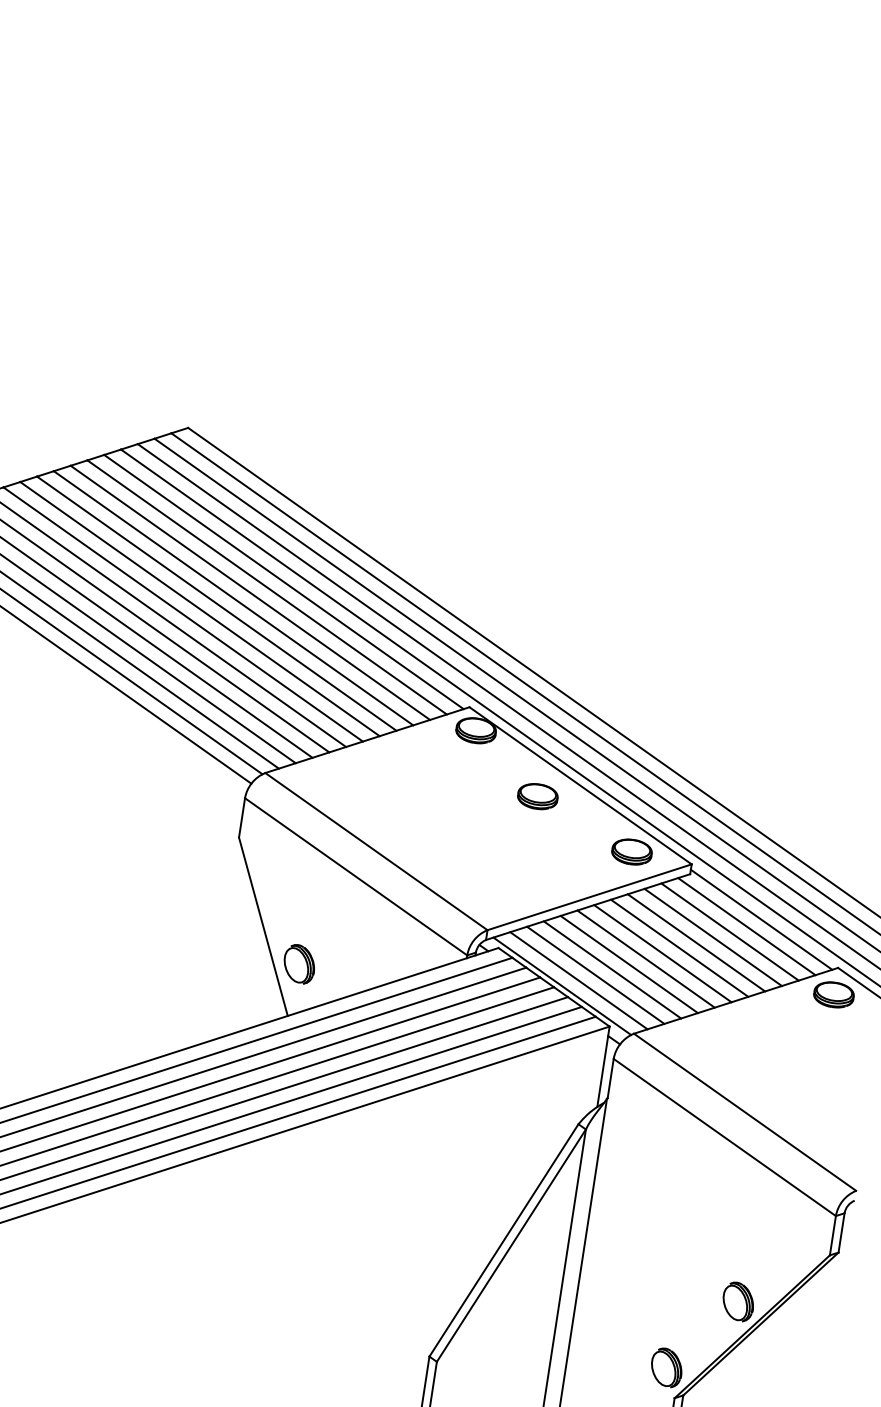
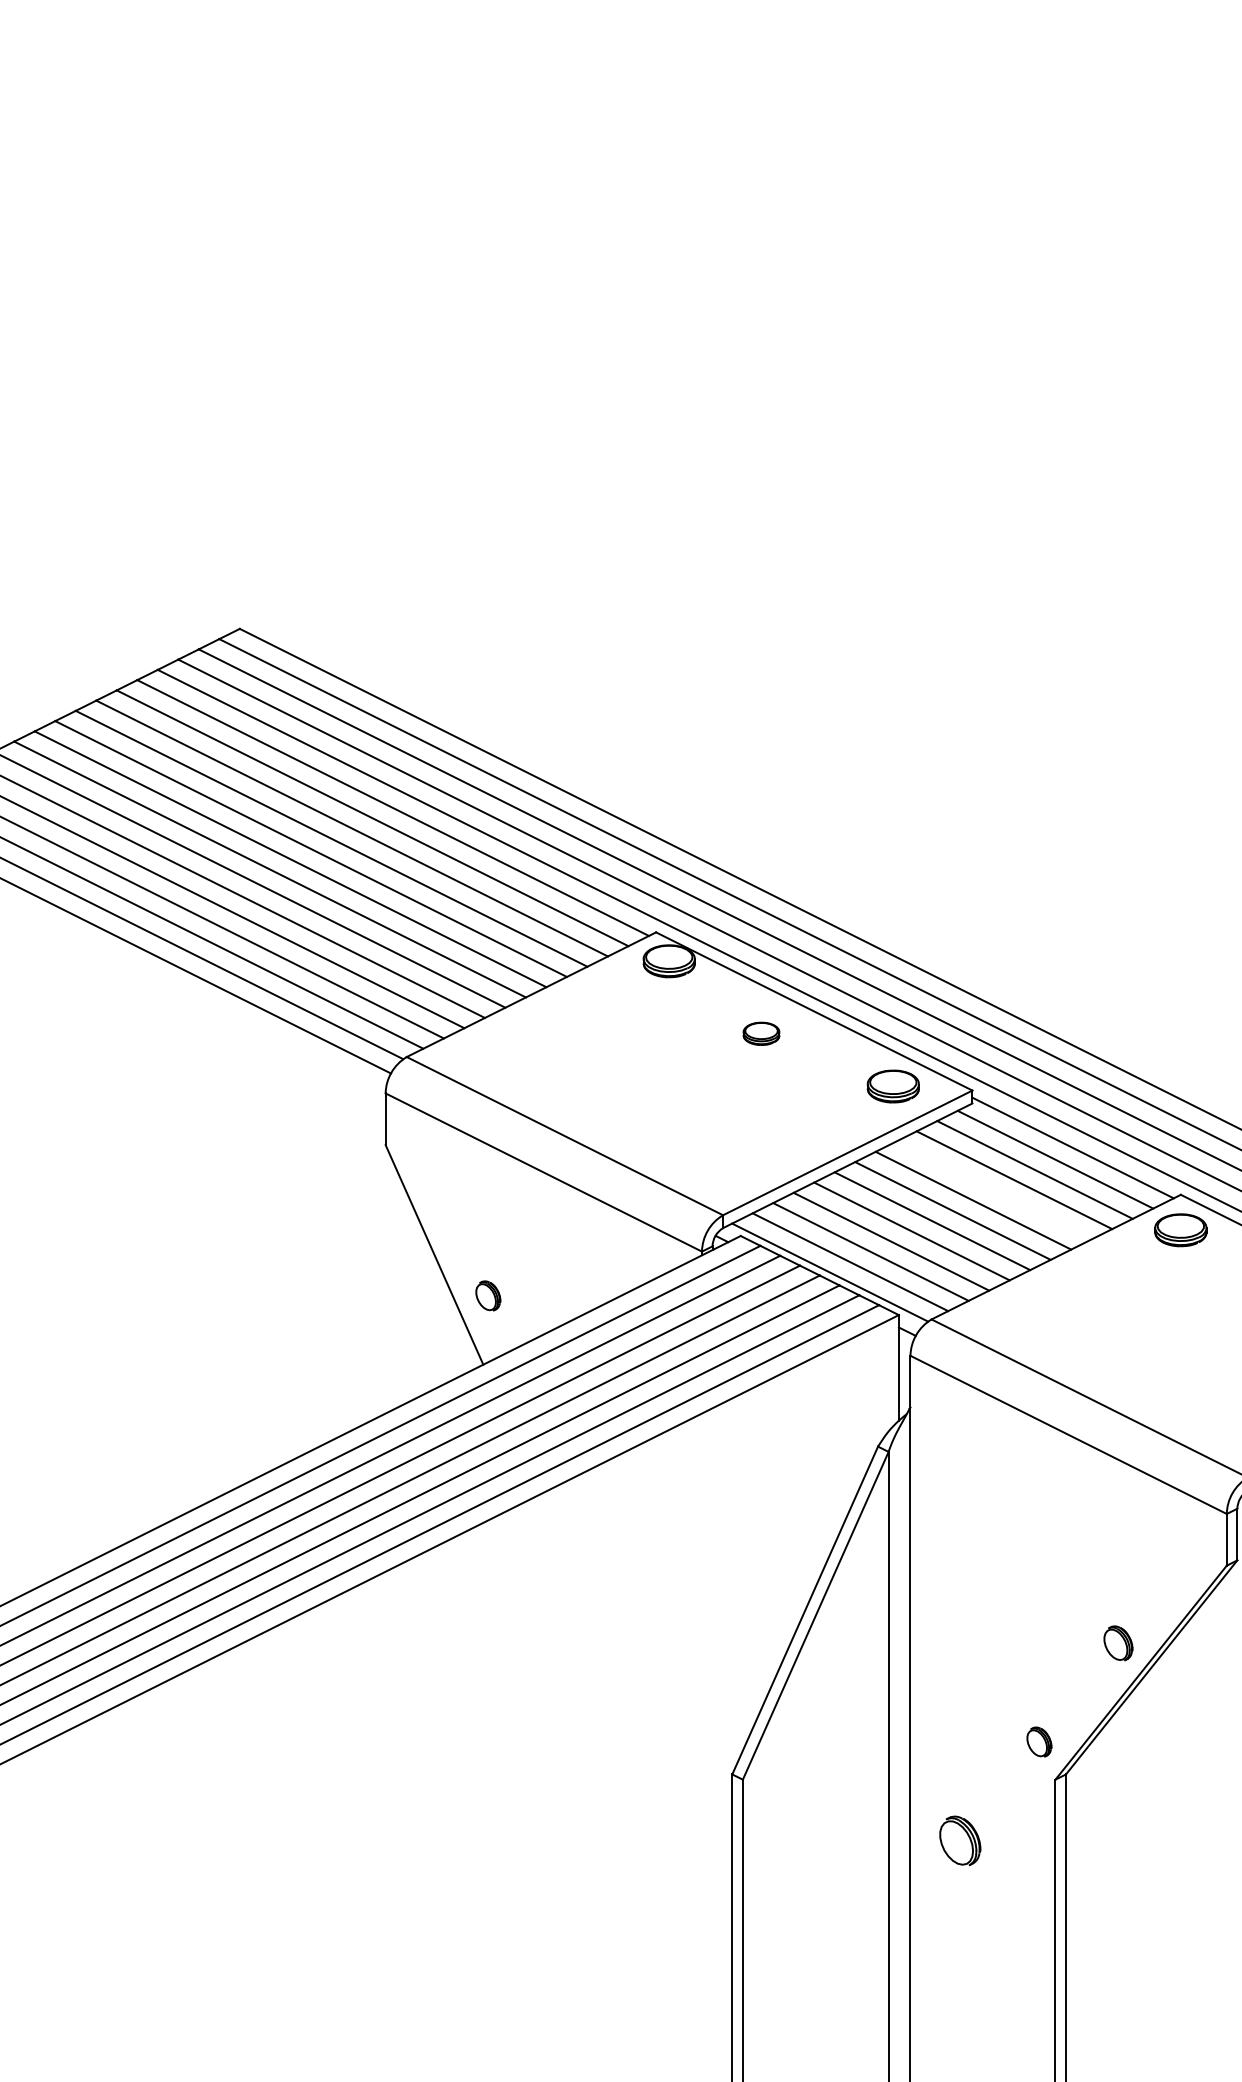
part: (537, 796) -> (761, 1033), size x0.7
line: (696, 942) -> (993, 1190), removed
part: (299, 963) -> (488, 1295), size x0.6
part: (738, 1301) -> (1118, 1643), size x0.7
part: (666, 1367) -> (1039, 1741), size x0.6

